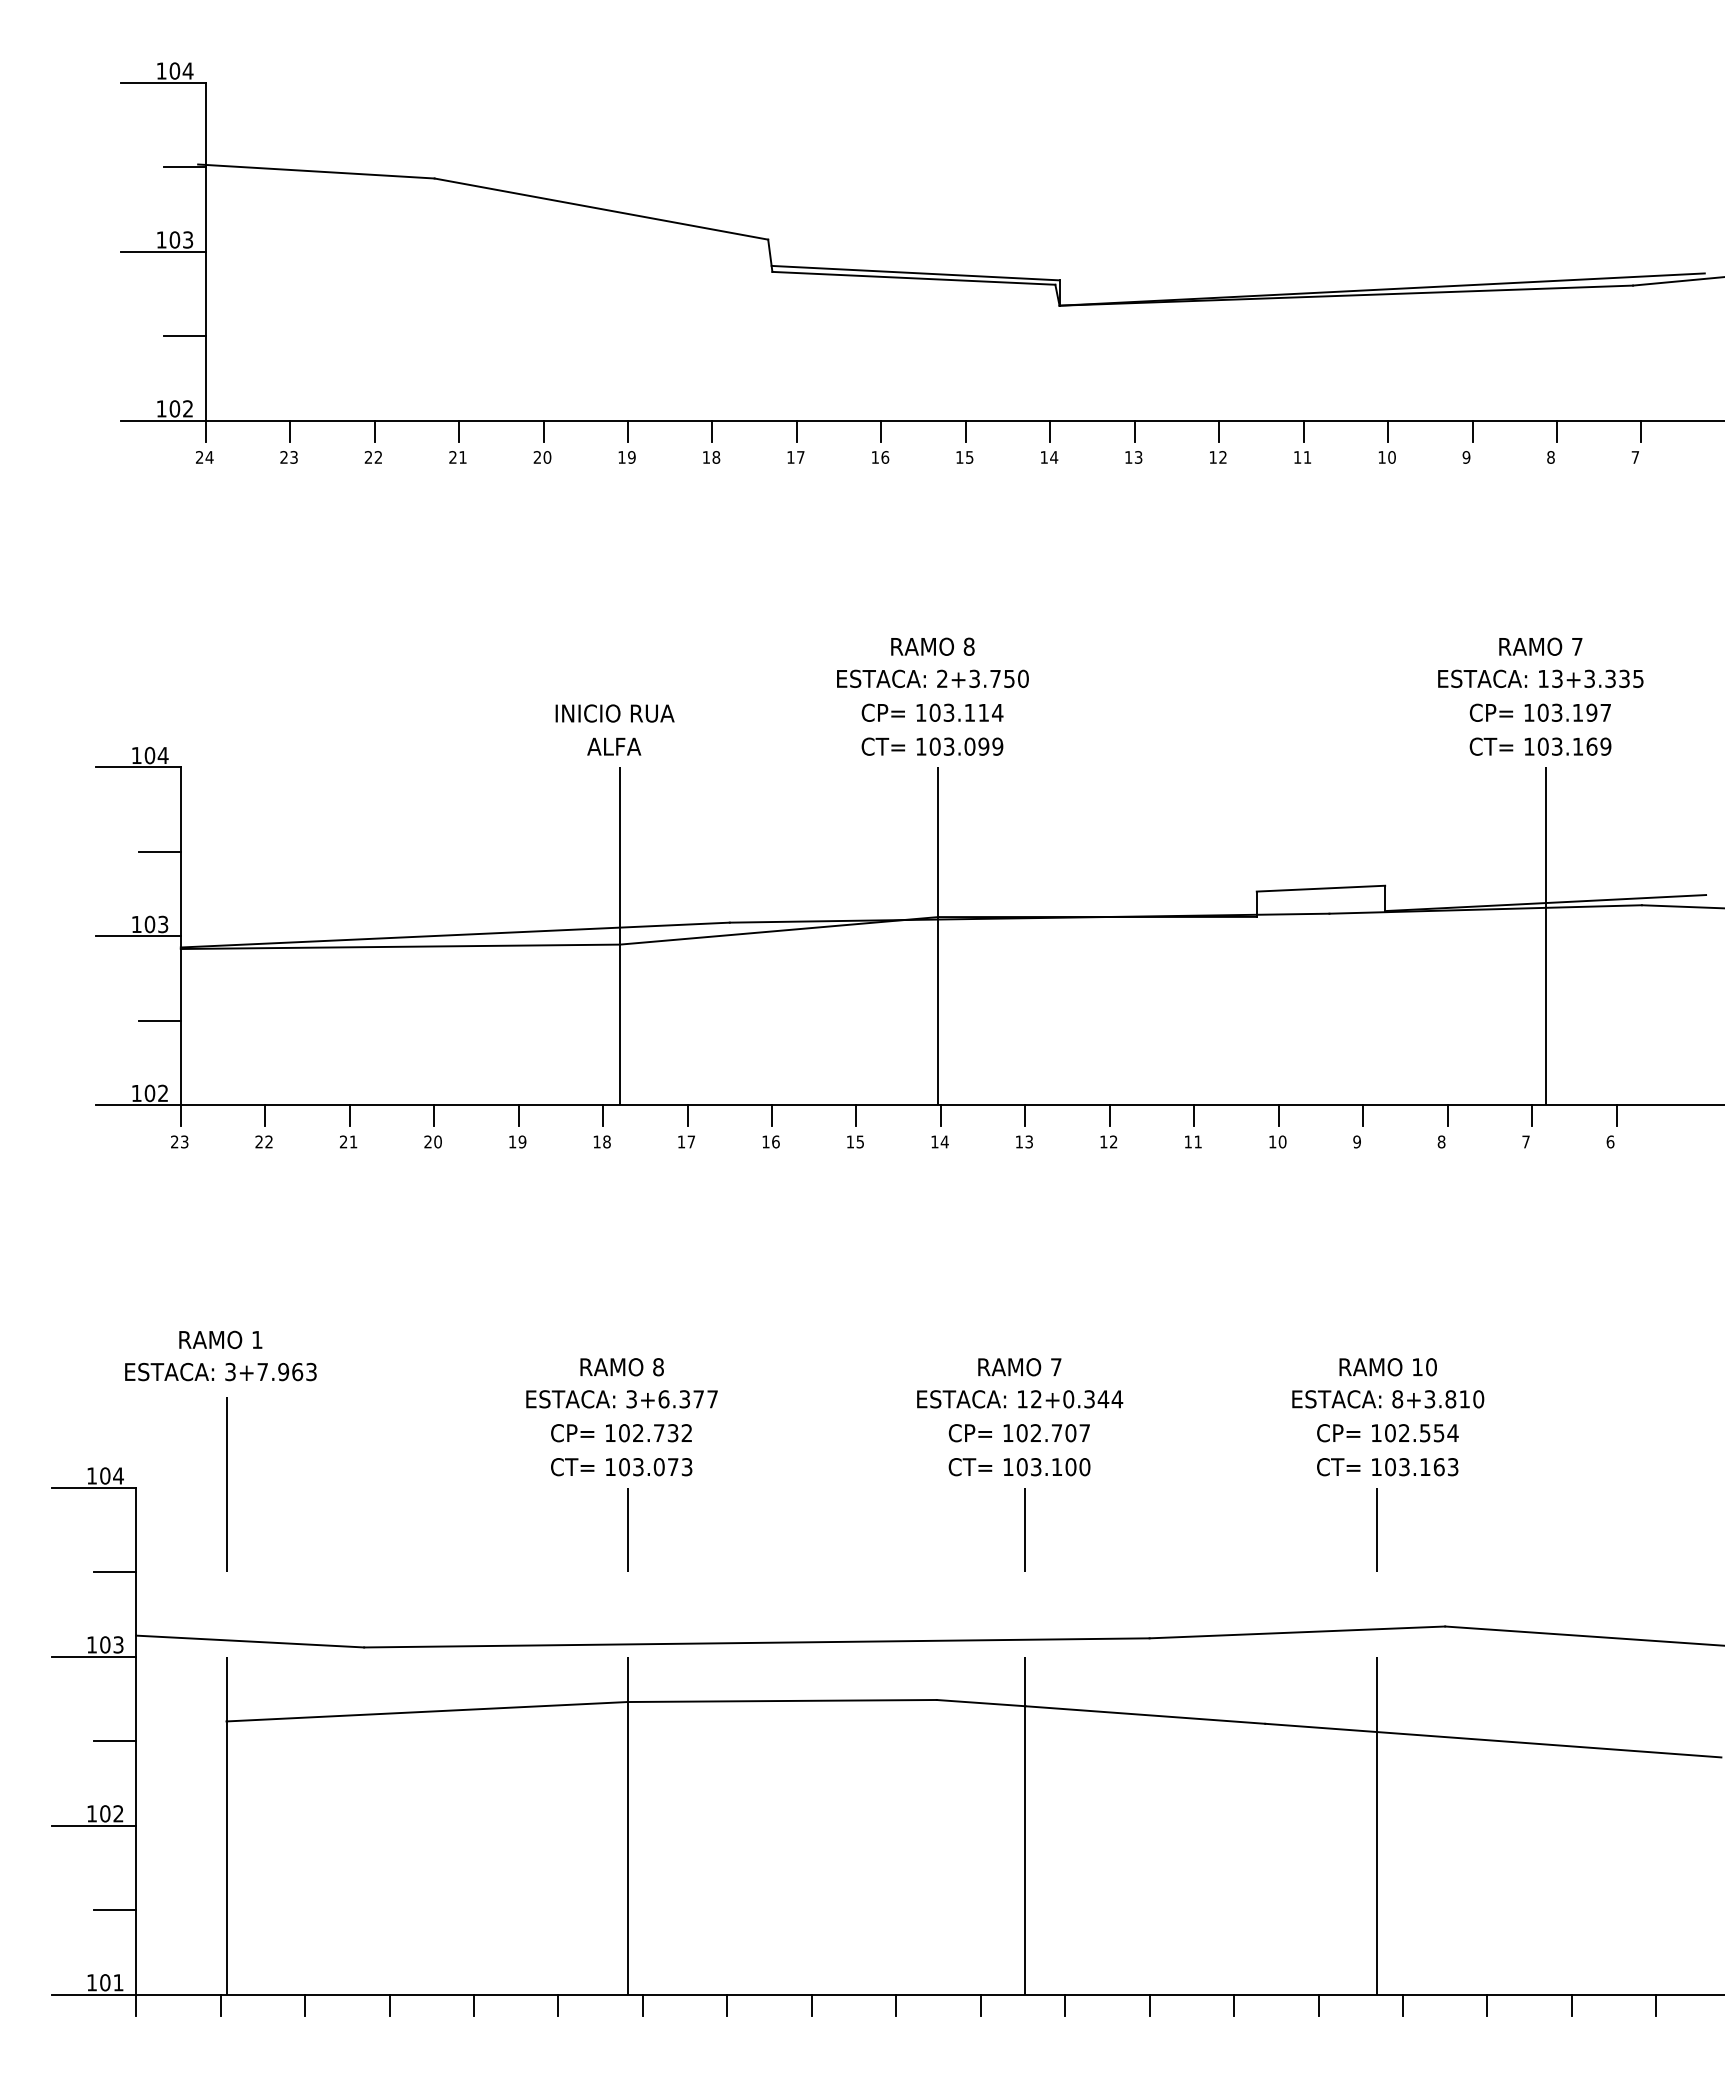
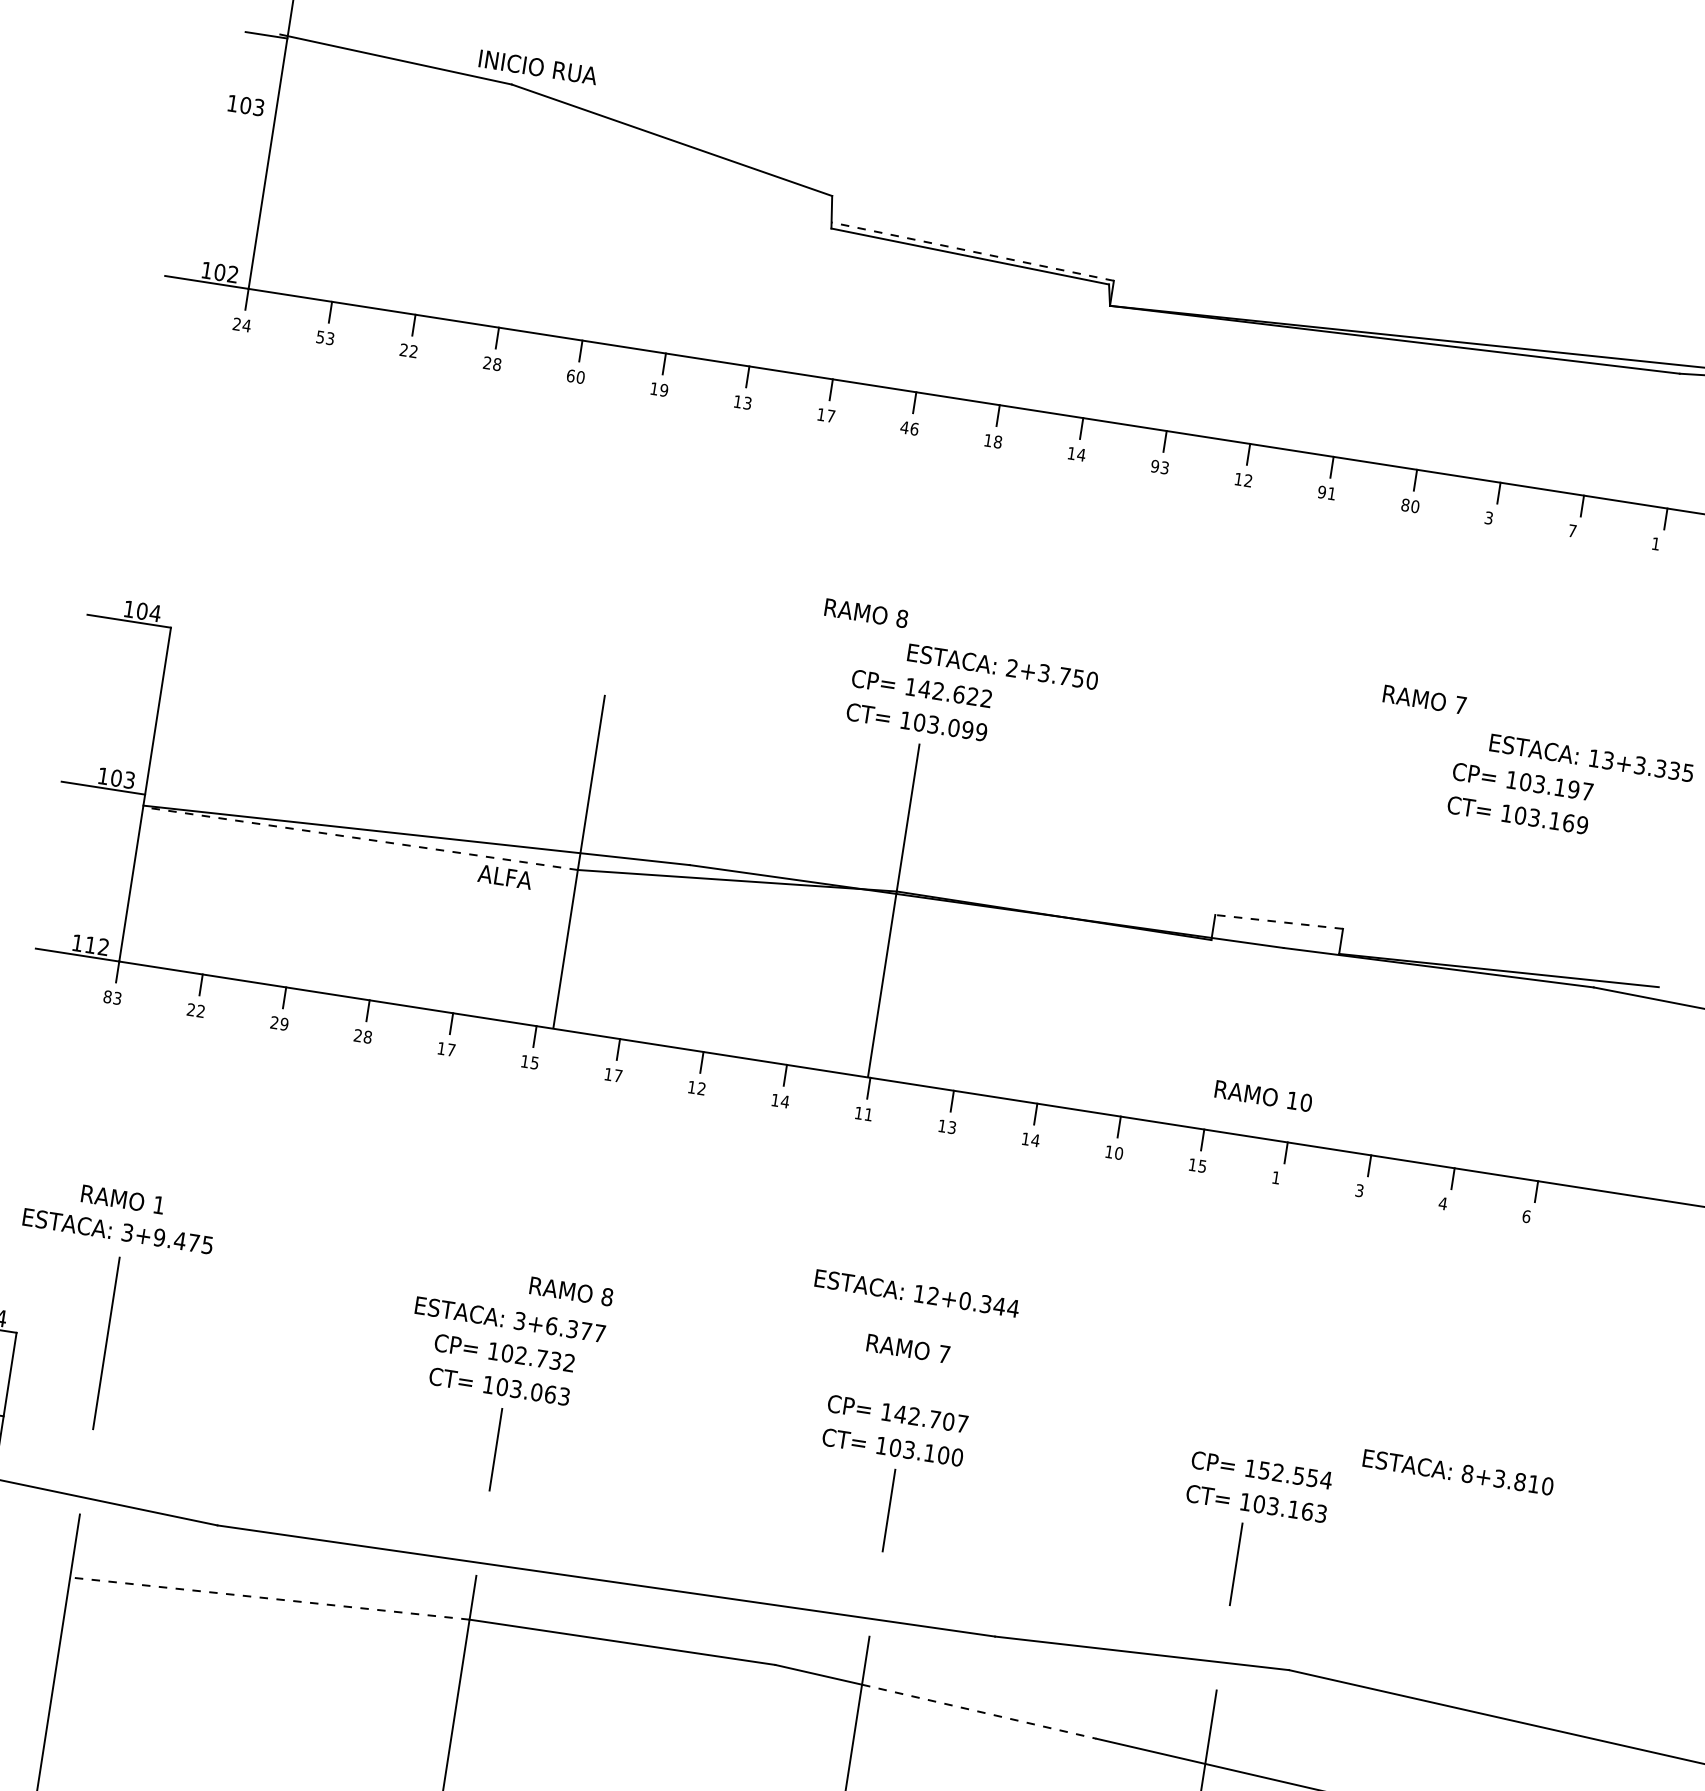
line: (163, 251) -> (232, 115), removed
line: (915, 273) -> (972, 251), solid -> dashed
line: (184, 336) -> (240, 202), removed
text: (283, 457) -> (319, 337), 23 -> 53
text: (462, 457) -> (496, 364), 21 -> 28
text: (537, 457) -> (570, 376), 20 -> 60
text: (716, 457) -> (747, 403), 18 -> 13
text: (875, 457) -> (904, 427), 16 -> 46
text: (969, 457) -> (997, 442), 15 -> 18
text: (1128, 457) -> (1154, 466), 13 -> 93
text: (1297, 457) -> (1321, 492), 11 -> 91
text: (1381, 457) -> (1404, 505), 10 -> 80
text: (1466, 457) -> (1488, 518), 9 -> 3
text: (1550, 457) -> (1571, 530), 8 -> 7
text: (1635, 457) -> (1655, 543), 7 -> 1
text: (932, 646) -> (866, 612), moved
text: (1540, 646) -> (1424, 699), moved
text: (932, 678) -> (1002, 666), moved
text: (1540, 678) -> (1591, 757), moved
text: (966, 712) -> (955, 693), 103.114 -> 142.622
text: (614, 713) -> (537, 67), moved
text: (614, 746) -> (505, 876), moved
line: (159, 851) -> (137, 707), removed
line: (1320, 888) -> (1278, 921), solid -> dashed
line: (1546, 936) -> (1494, 1003), removed
line: (400, 946) -> (360, 838), solid -> dashed
line: (159, 1020) -> (111, 874), removed
text: (149, 1093) -> (90, 945), 102 -> 112
text: (174, 1141) -> (107, 996), 23 -> 83
text: (353, 1141) -> (284, 1023), 21 -> 29
text: (437, 1141) -> (367, 1036), 20 -> 28
text: (522, 1141) -> (451, 1049), 19 -> 17
text: (606, 1141) -> (534, 1062), 18 -> 15
text: (775, 1141) -> (701, 1088), 16 -> 12
text: (860, 1141) -> (785, 1101), 15 -> 14
text: (944, 1141) -> (868, 1114), 14 -> 11
text: (1113, 1141) -> (1035, 1140), 12 -> 14
text: (1198, 1141) -> (1119, 1153), 11 -> 10
text: (1282, 1141) -> (1202, 1165), 10 -> 15
text: (1356, 1141) -> (1275, 1177), 9 -> 1
text: (1441, 1141) -> (1359, 1190), 8 -> 3
text: (1526, 1141) -> (1443, 1203), 7 -> 4
text: (621, 1367) -> (570, 1291), moved
text: (1387, 1367) -> (1262, 1096), moved
text: (286, 1371) -> (183, 1240), 3+7.963 -> 3+9.475
text: (1020, 1399) -> (917, 1293), moved
text: (1388, 1399) -> (1458, 1472), moved
text: (1021, 1433) -> (899, 1414), 102.707 -> 142.707
text: (1390, 1433) -> (1264, 1471), 102.554 -> 152.554
text: (672, 1467) -> (549, 1394), 103.073 -> 103.063
line: (427, 1711) -> (270, 1598), solid -> dashed
line: (1145, 1715) -> (979, 1712), solid -> dashed

